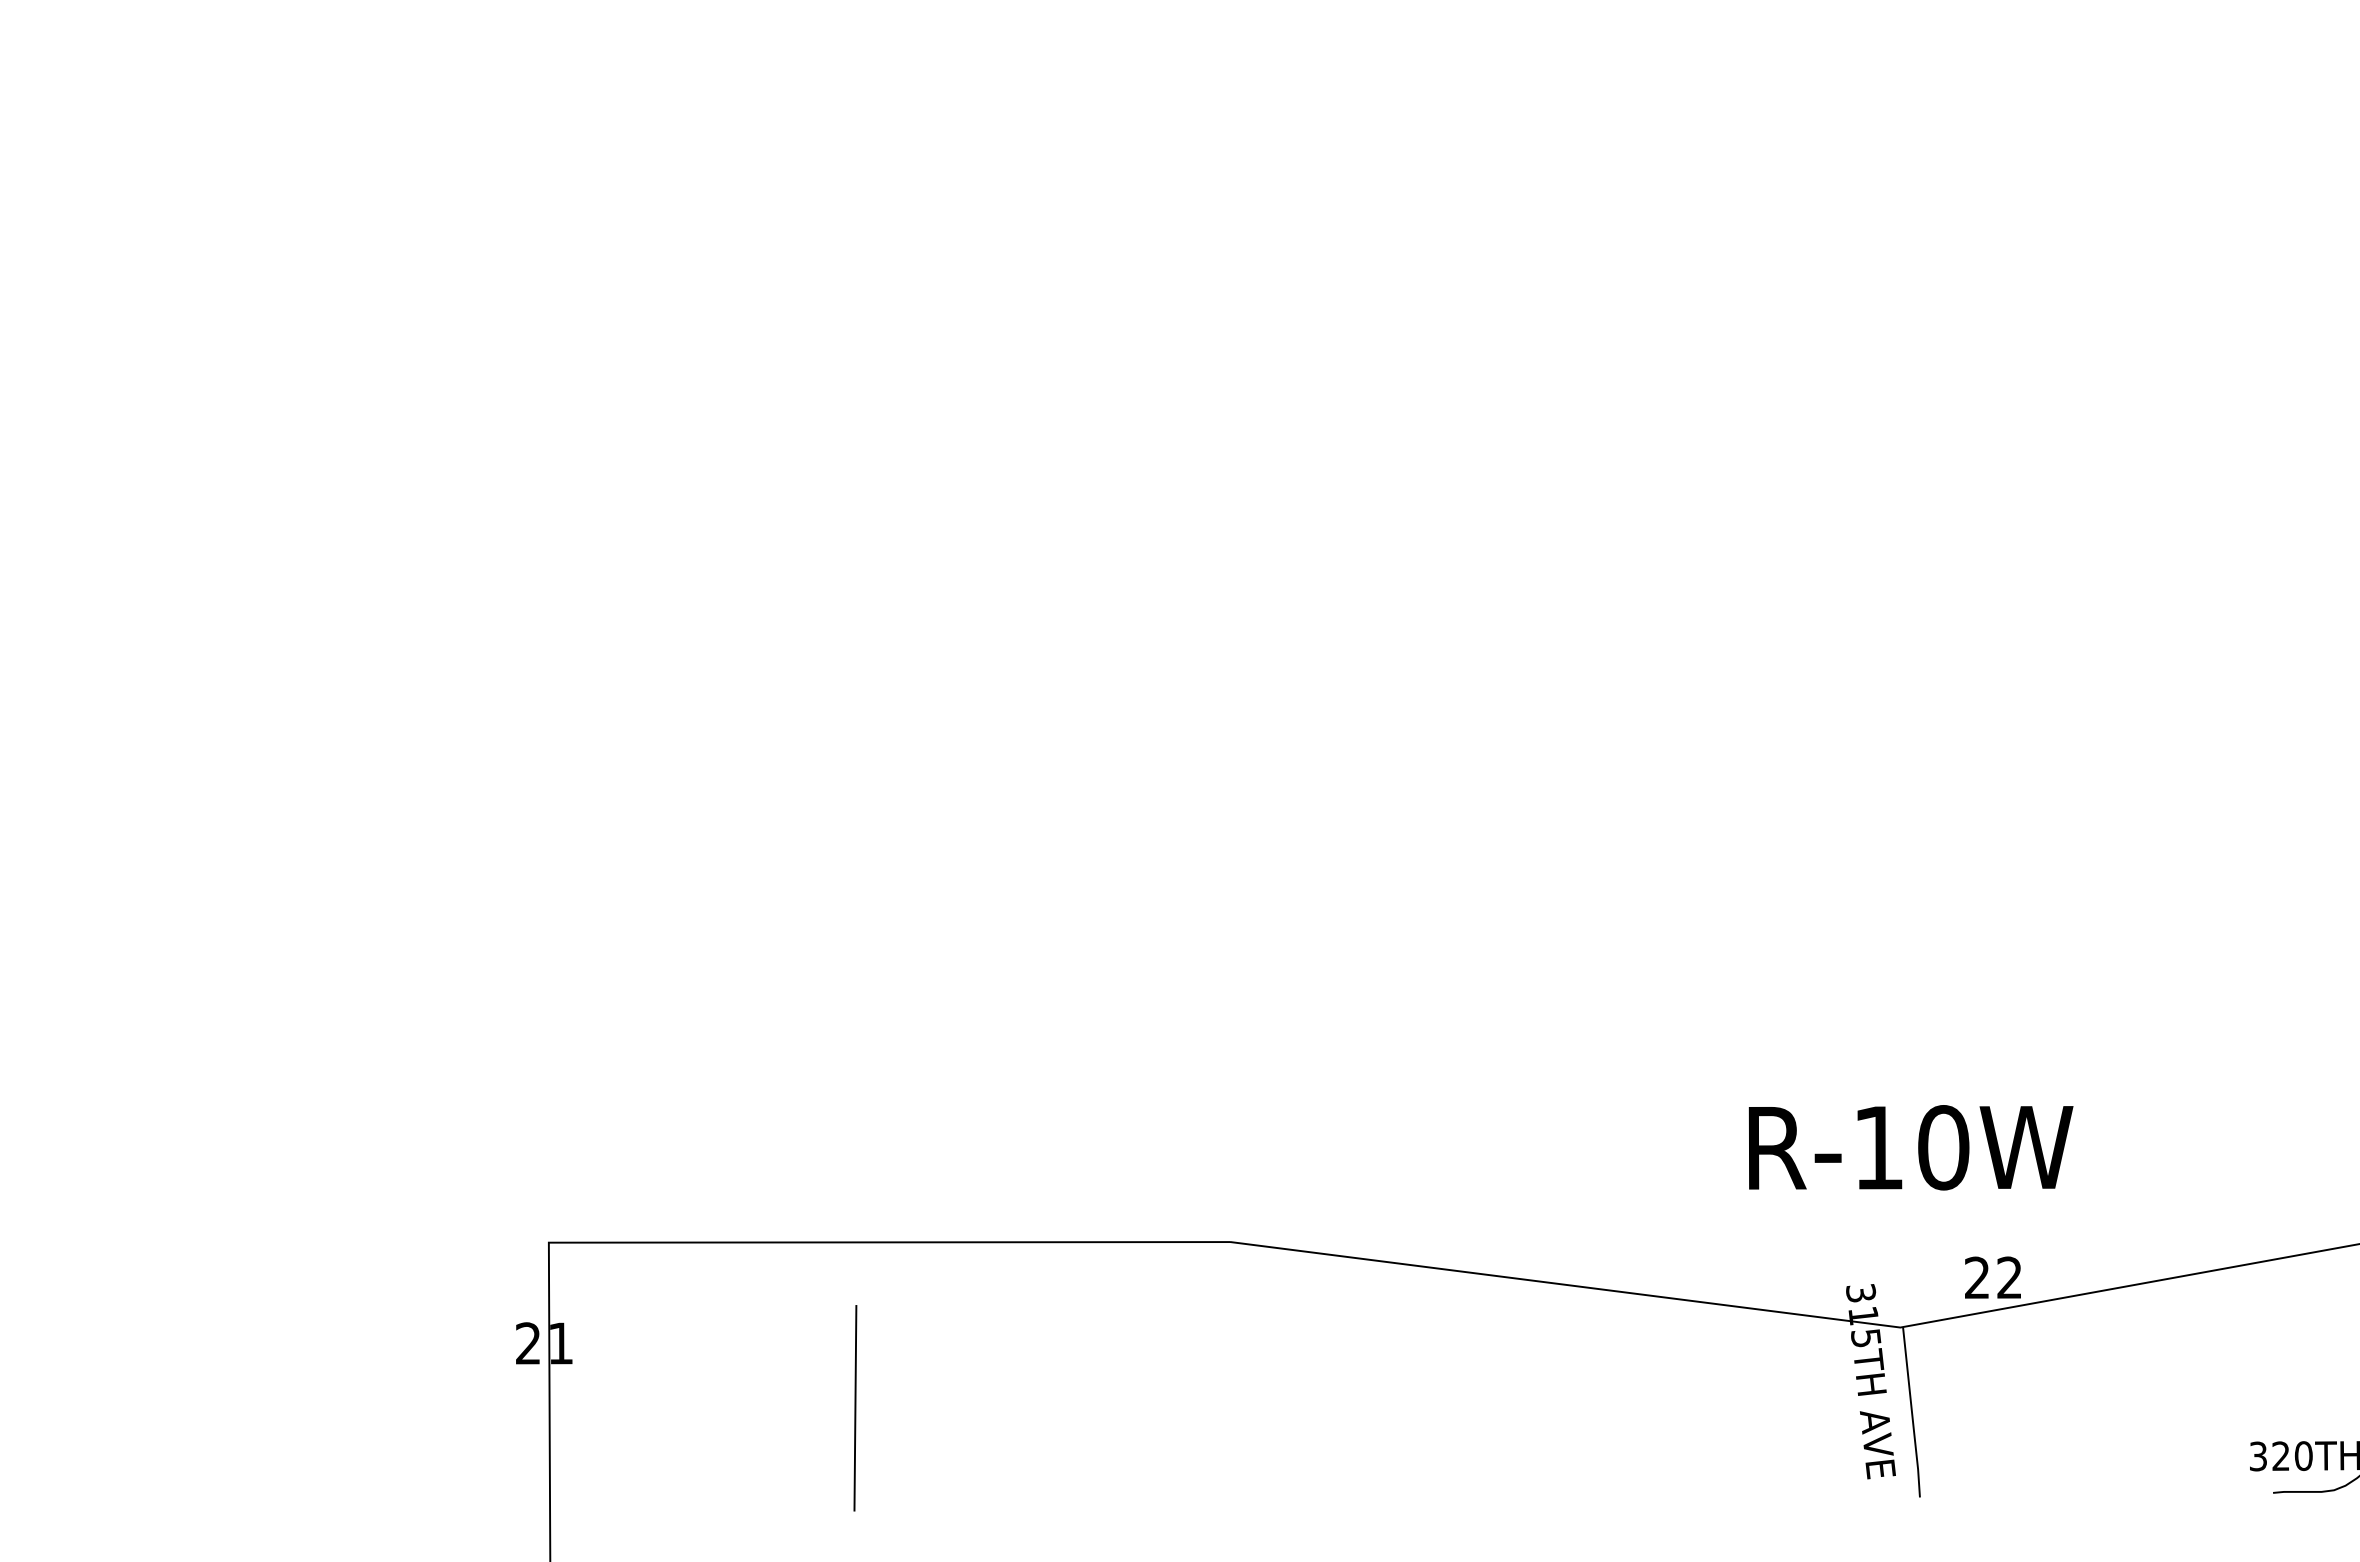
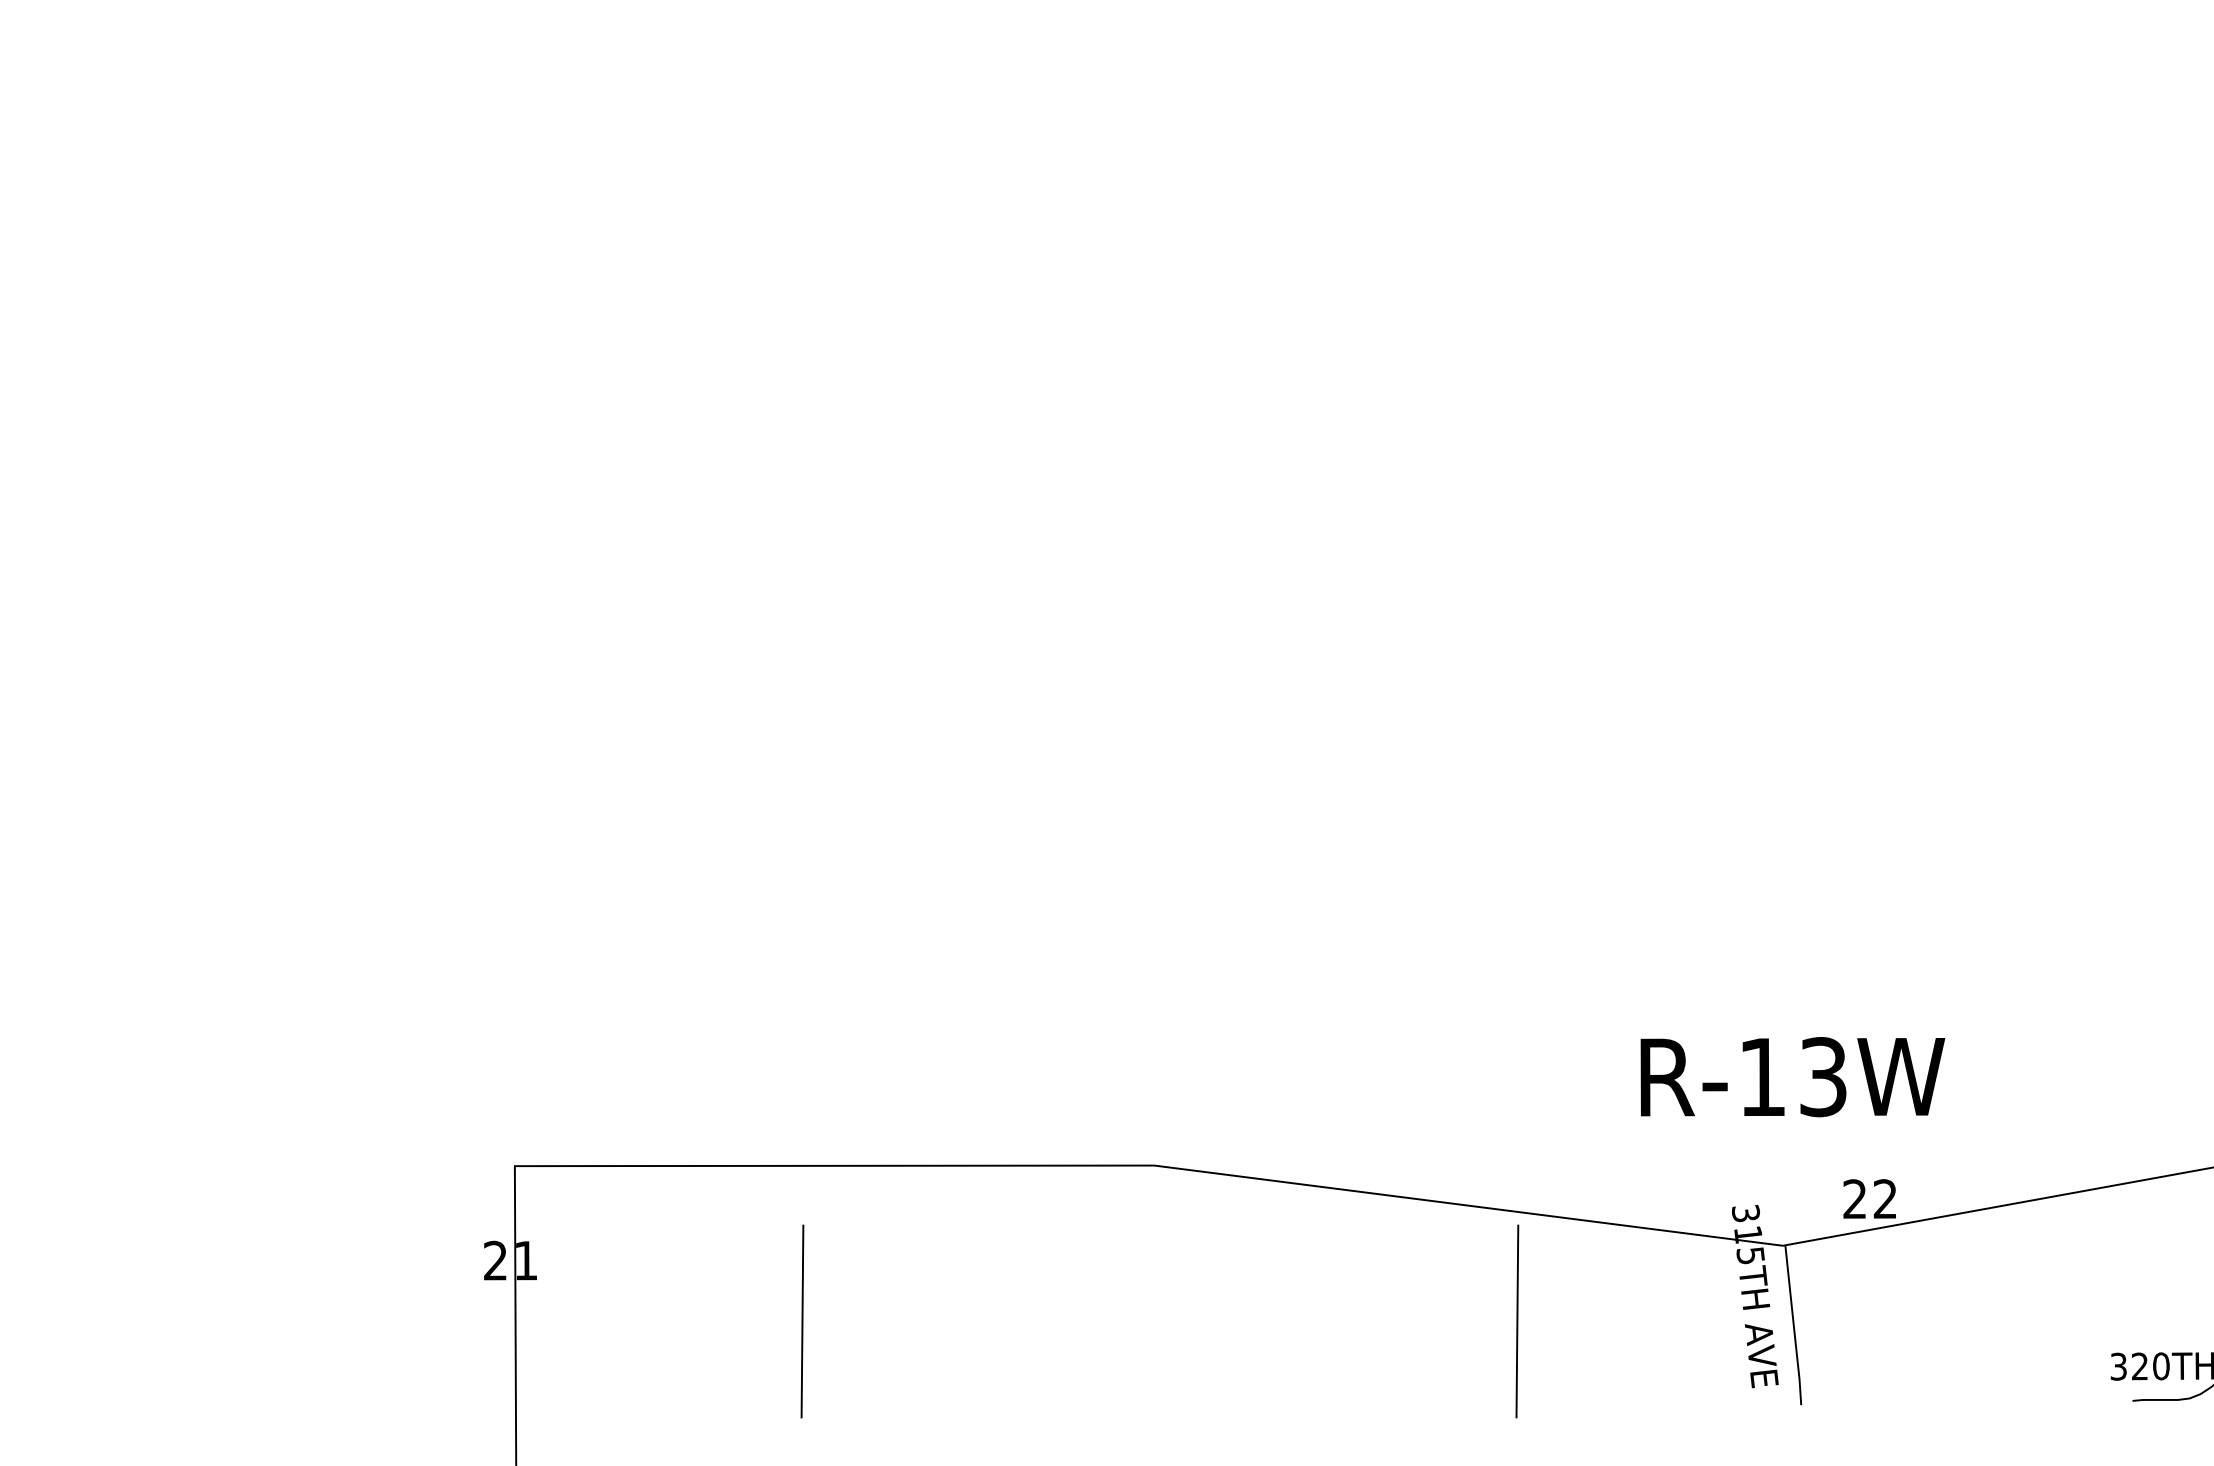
text: (1943, 1147) -> (1823, 1076), R-10W -> R-13W
line: (1617, 1408) -> (1517, 1321), added

